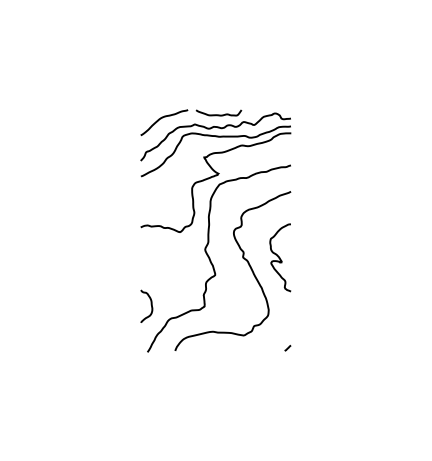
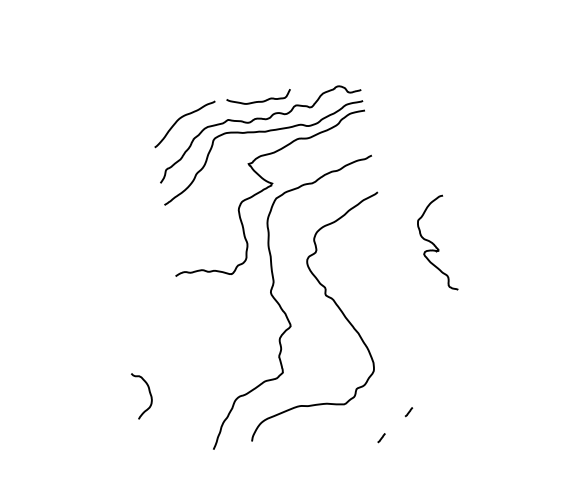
curve: (280, 257) -> (435, 244), moved
curve: (150, 304) -> (147, 391), moved
curve: (265, 362) -> (380, 437), added

